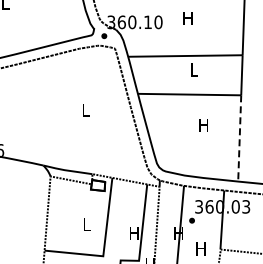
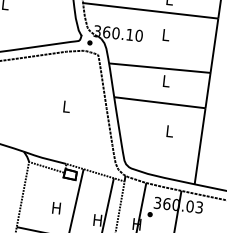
text: (187, 18) -> (165, 35), H -> L
text: (203, 125) -> (169, 131), H -> L
line: (239, 138) -> (199, 146), dashed -> solid
text: (86, 224) -> (56, 207), L -> H

